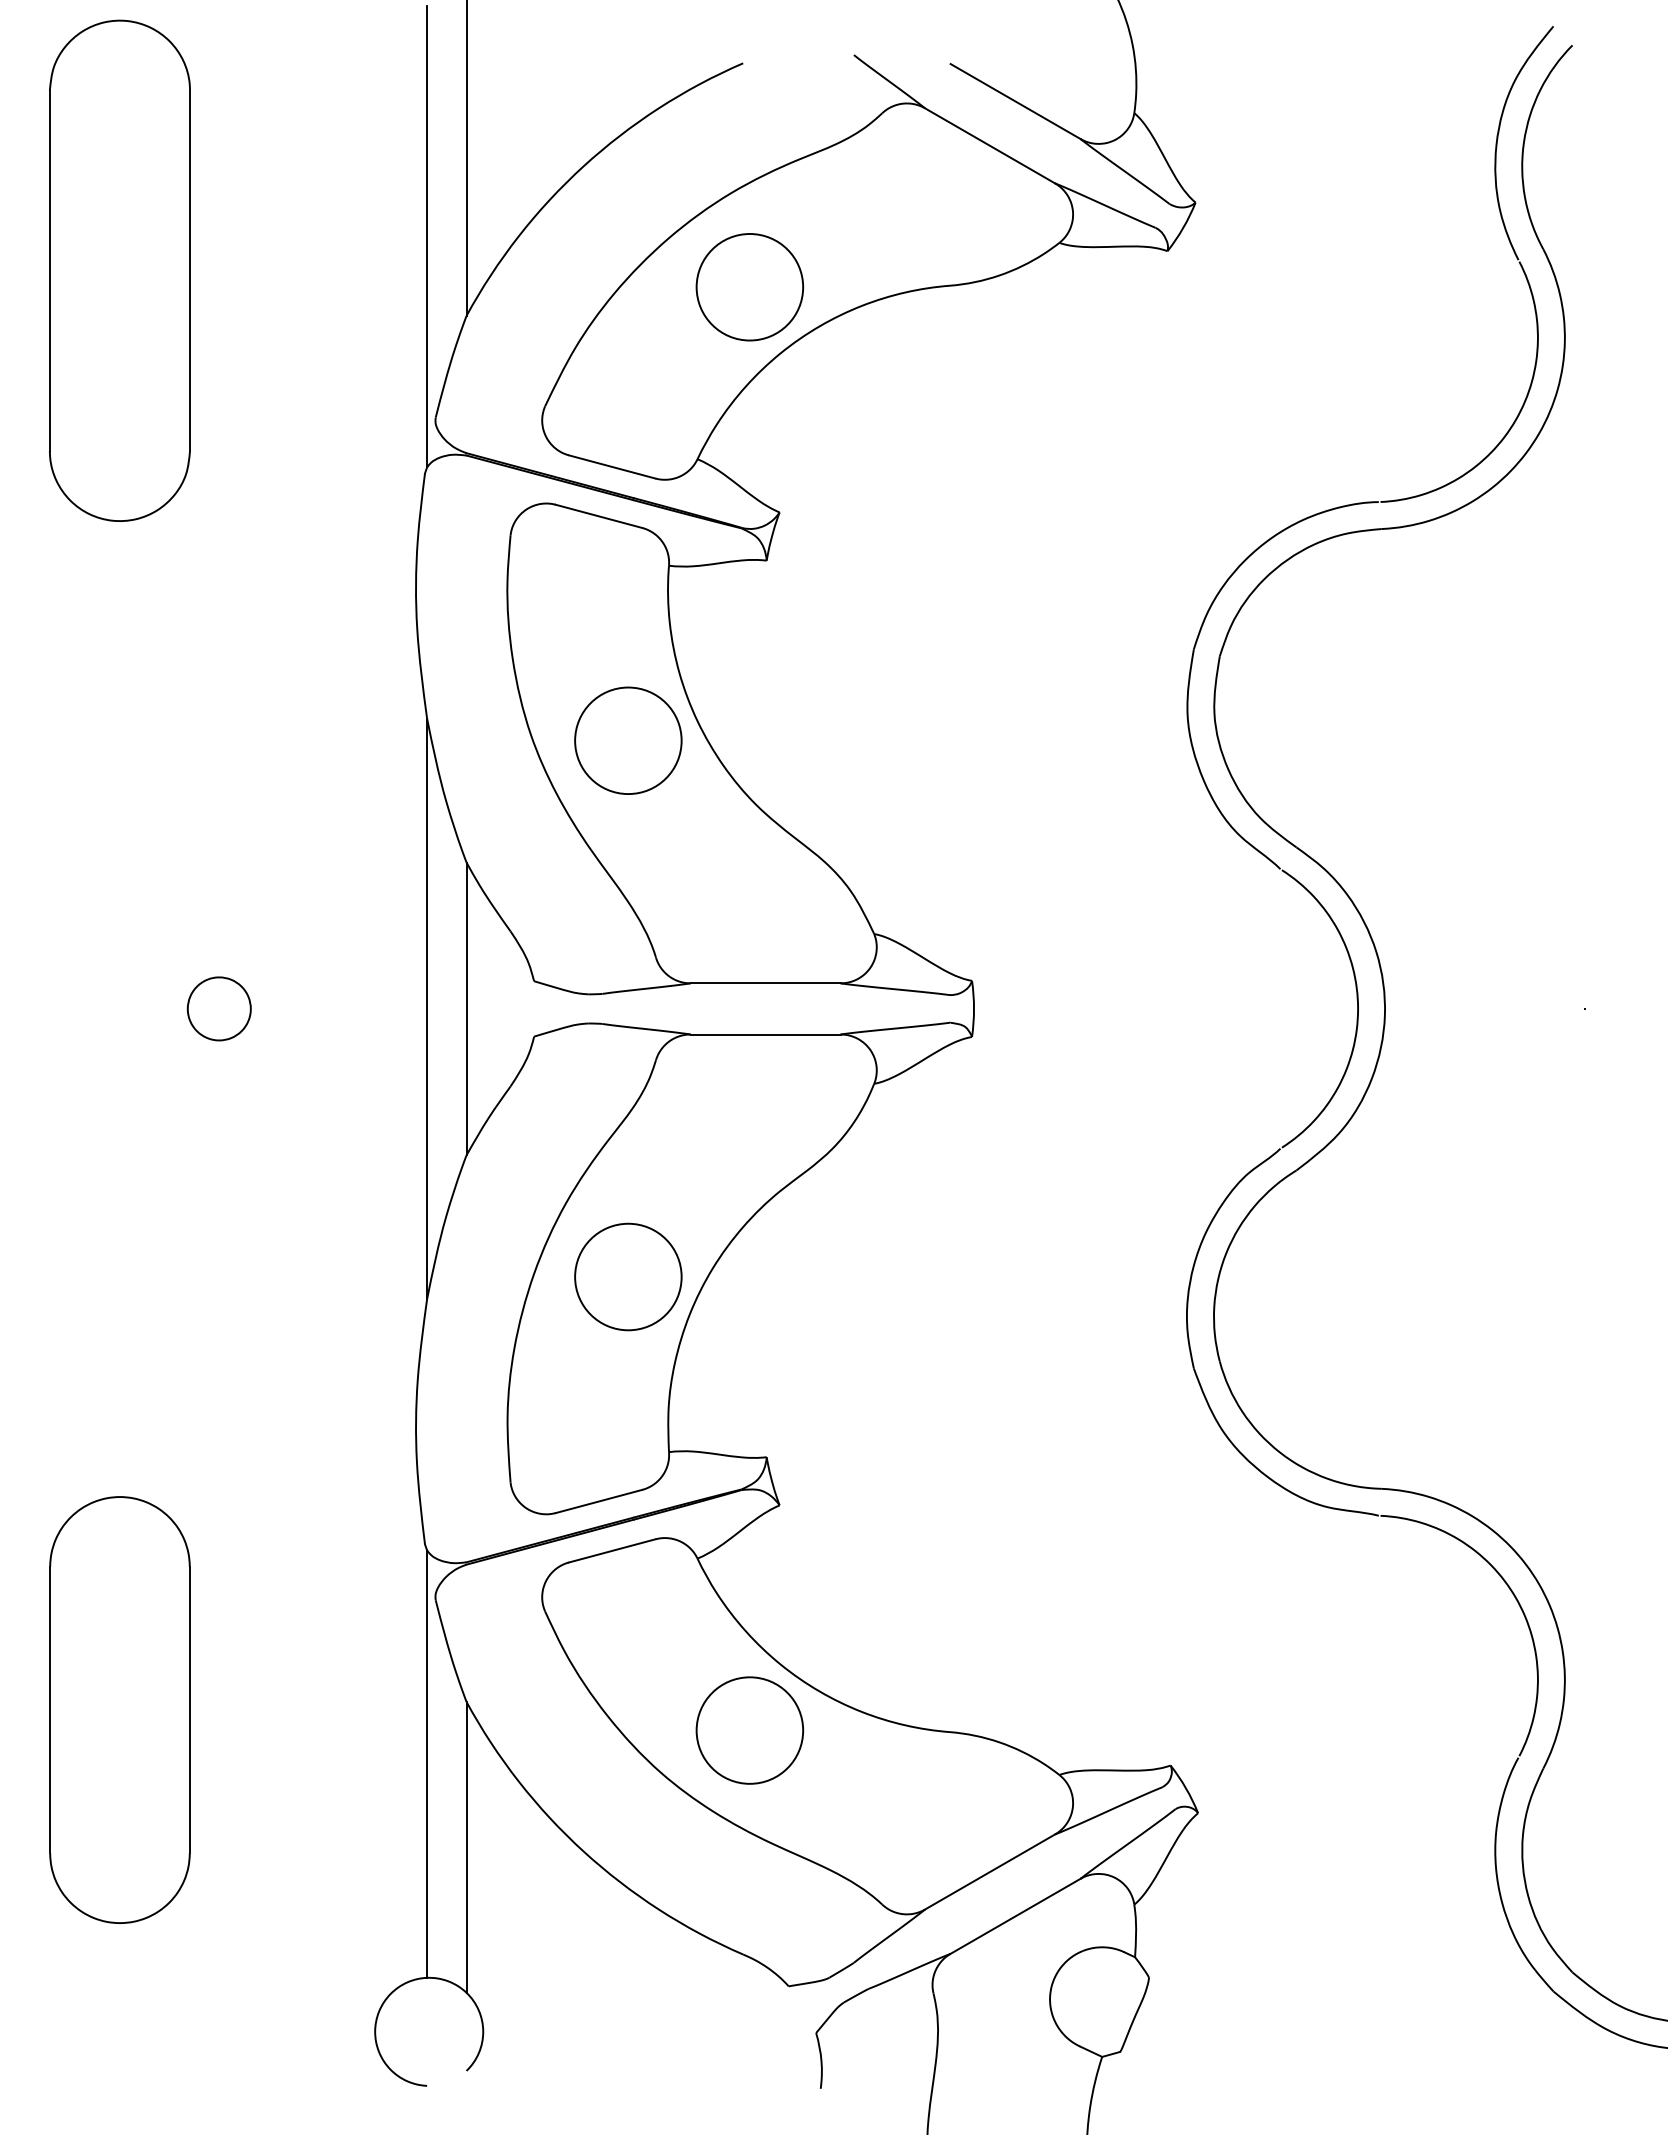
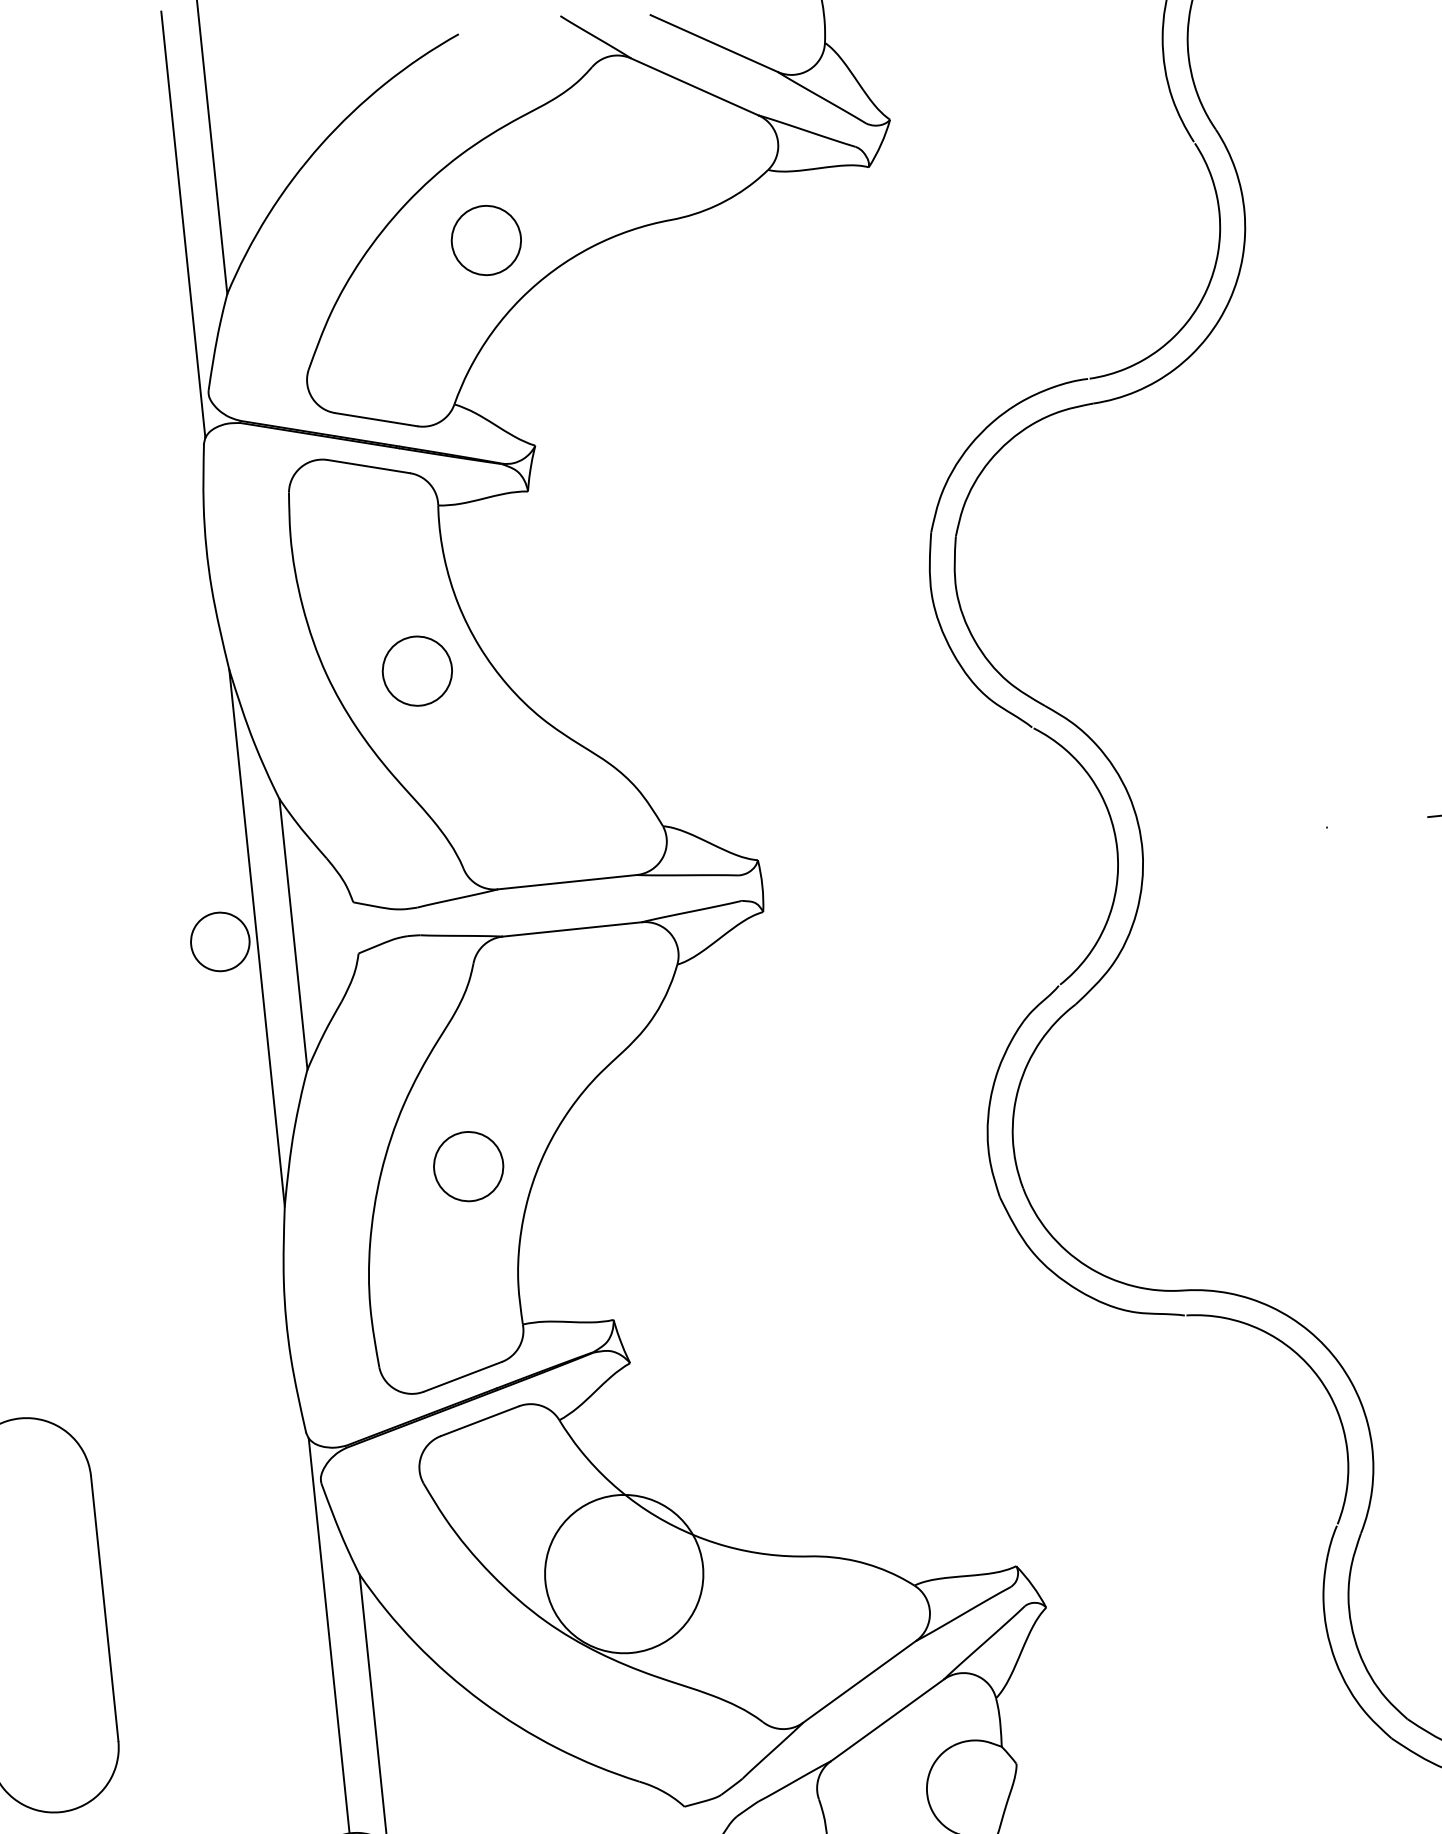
circle: (749, 287) -> (486, 240), size x0.7
circle: (628, 740) -> (417, 670), size x0.7
part: (218, 1008) -> (219, 941), moved
circle: (628, 1276) -> (468, 1166), size x0.7
circle: (749, 1730) -> (623, 1574), size x1.6

